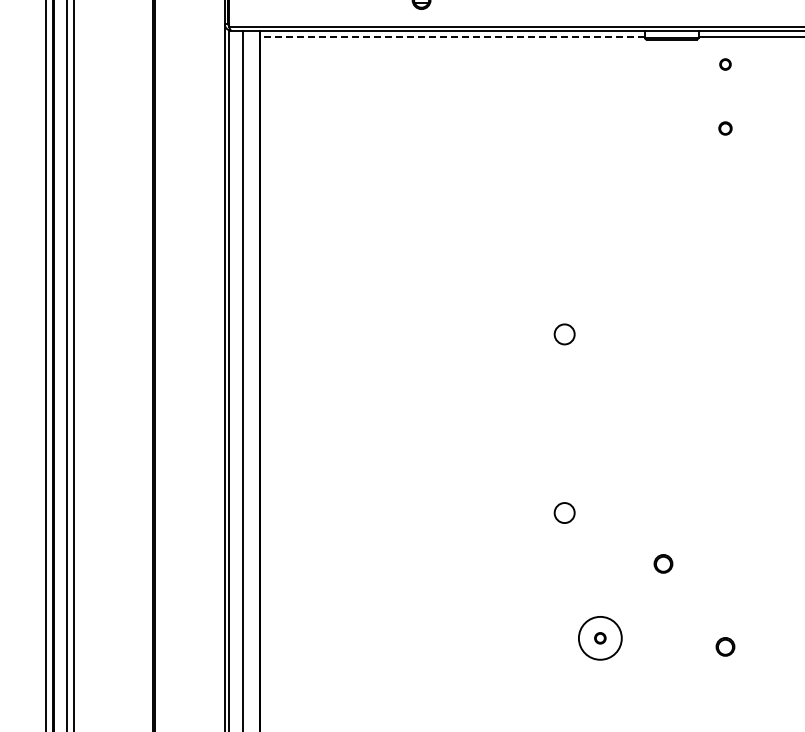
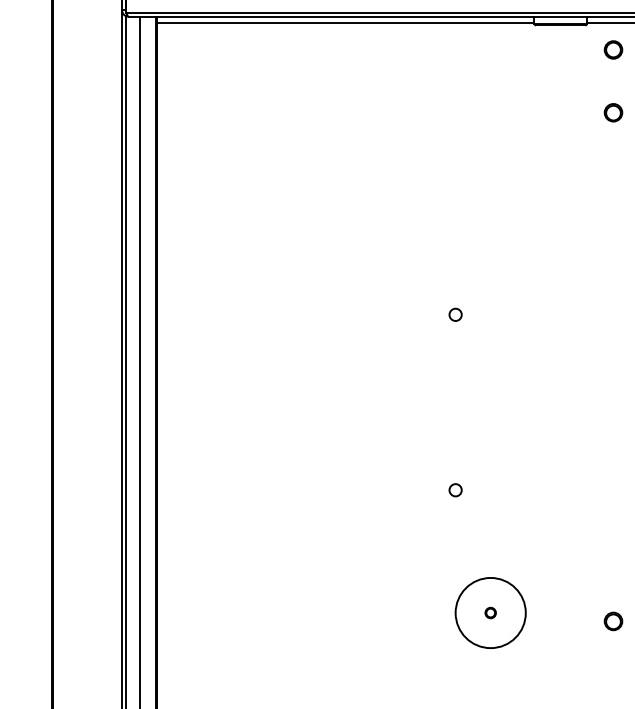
line: (451, 37) -> (344, 23), dashed -> solid
part: (725, 64) -> (613, 49), size x1.67
part: (725, 128) -> (613, 112), size x1.43
circle: (564, 334) -> (455, 314), size x0.62
circle: (564, 513) -> (455, 490), size x0.62
part: (663, 563) -> (552, 539), removed
circle: (600, 638) -> (490, 613), size x1.67

